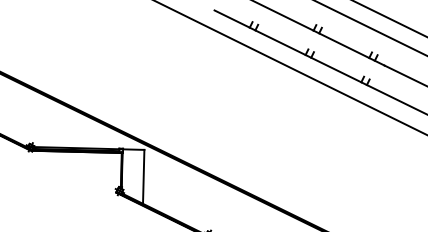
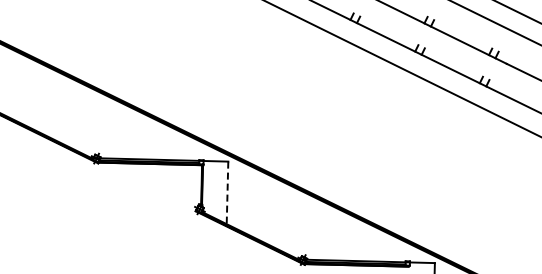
line: (143, 177) -> (227, 193), solid -> dashed

